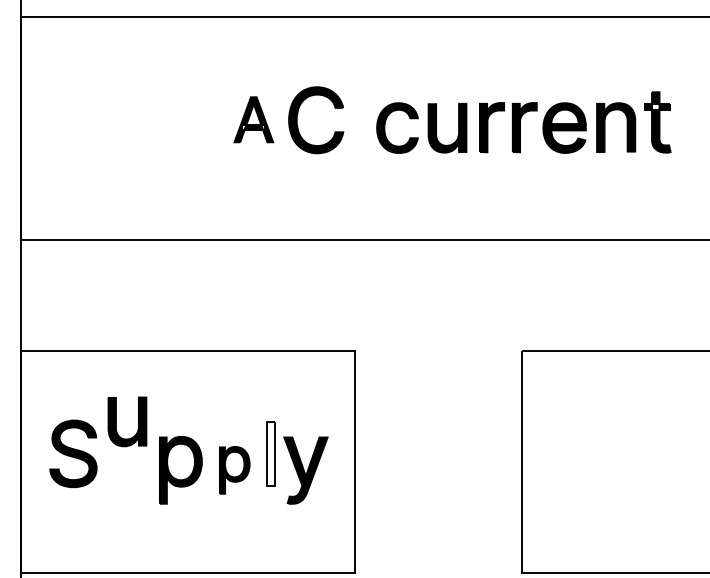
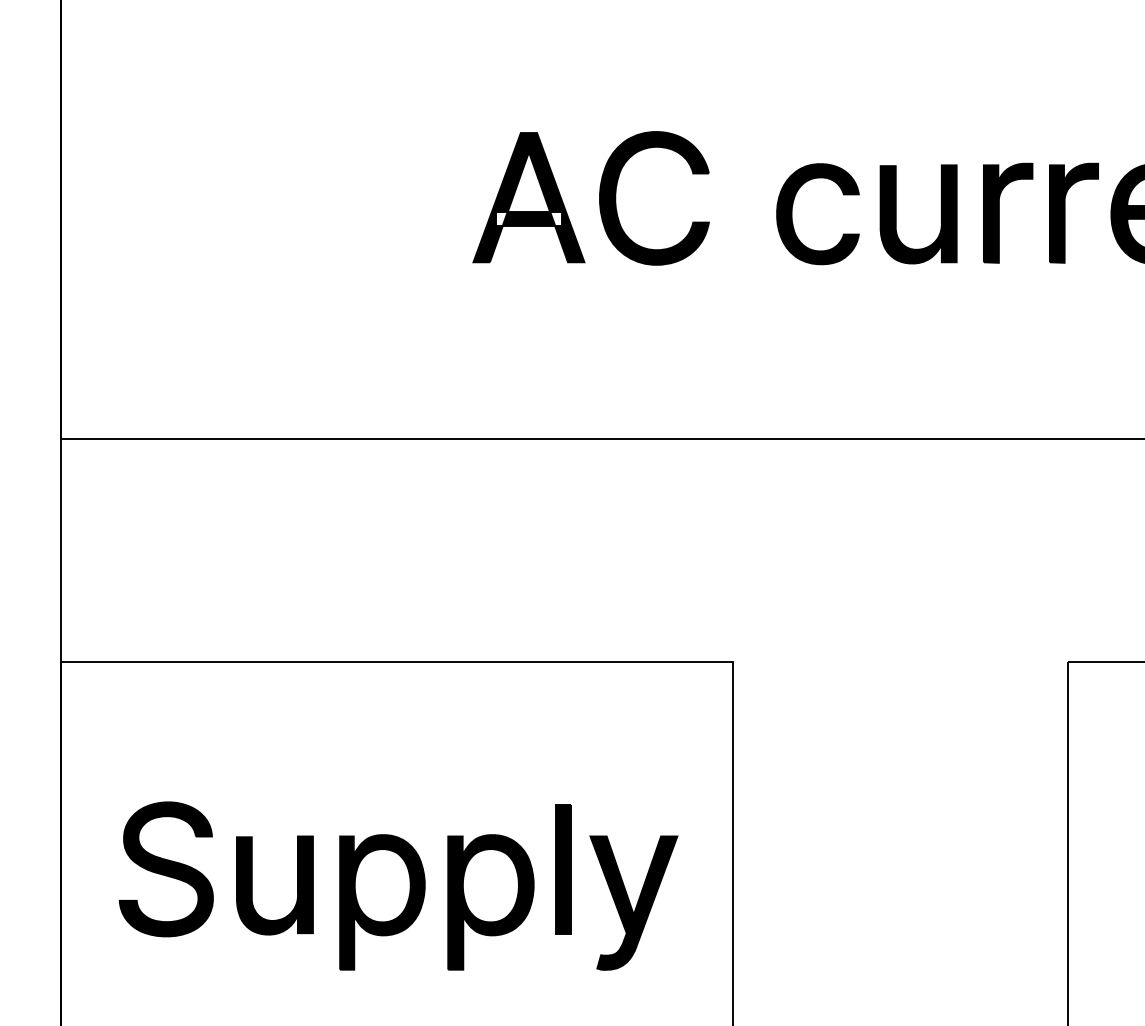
part: (253, 119) -> (528, 196), size x1.43
part: (116, 421) -> (252, 884), moved
fill: (270, 453) -> (562, 868), added
part: (234, 470) -> (490, 902), size x1.43

